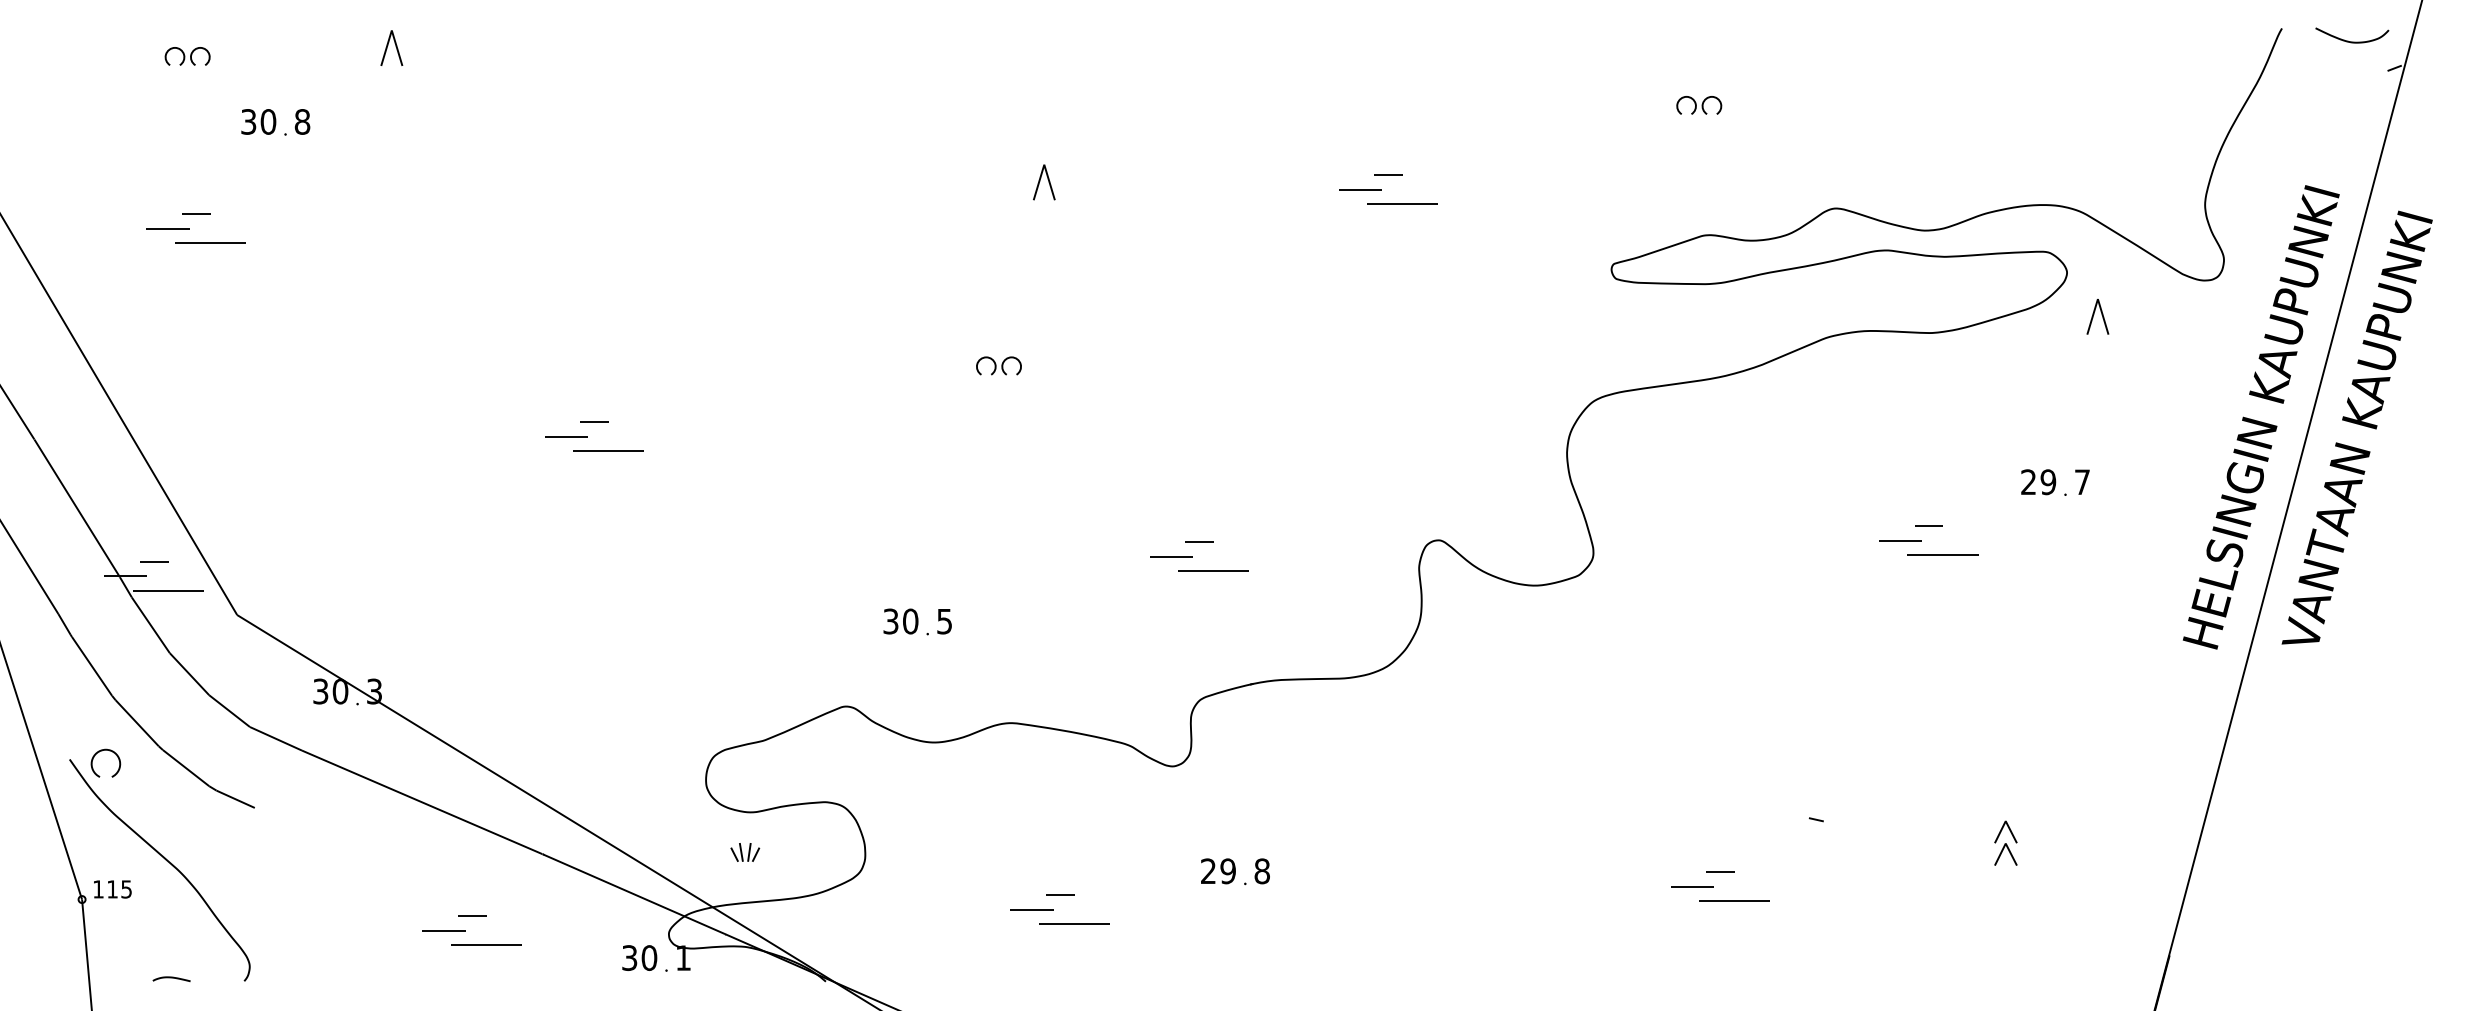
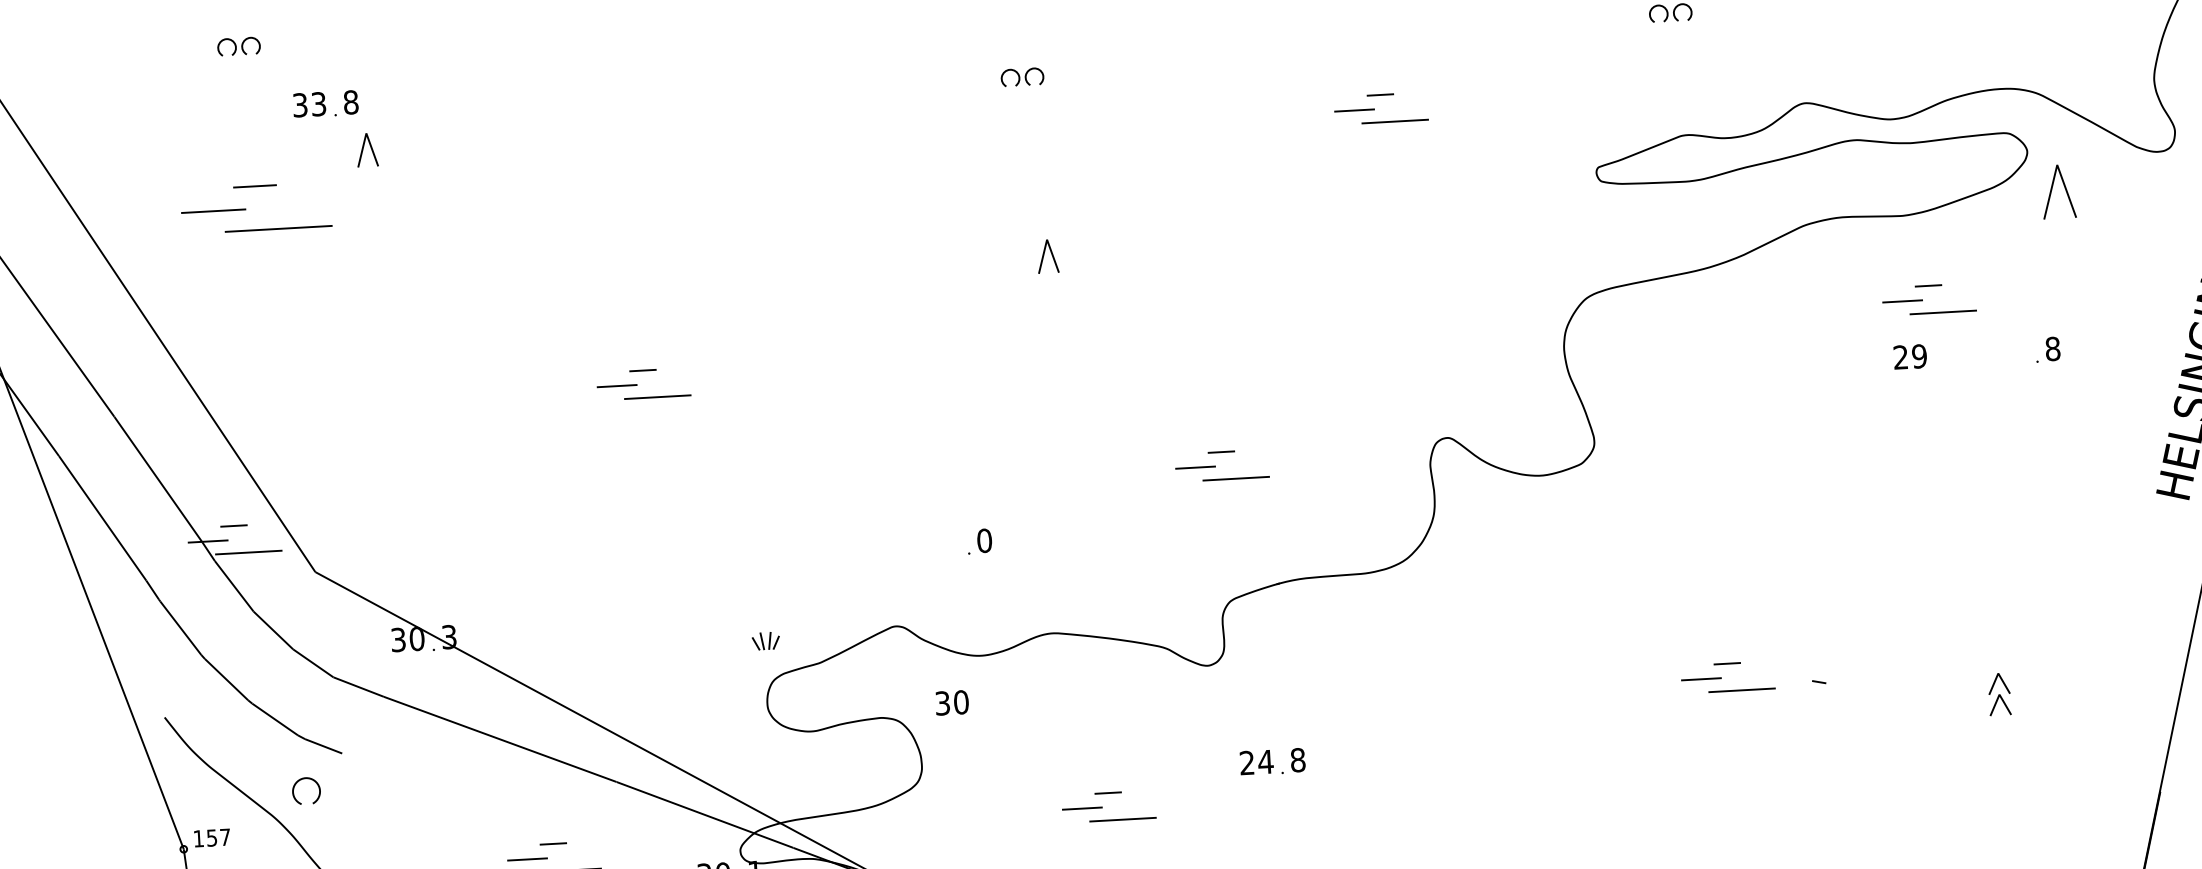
part: (391, 47) -> (366, 149), moved
text: (268, 121) -> (318, 103), 30 -> 33
part: (1044, 182) -> (1048, 256), moved
part: (195, 228) -> (255, 208), size x1.6
part: (2097, 316) -> (2058, 191), size x1.6
part: (998, 365) -> (1022, 76), moved
text: (2038, 482) -> (1910, 357), moved
text: (2082, 482) -> (2052, 349), 7 -> 8
part: (1921, 540) -> (1922, 299), moved
text: (900, 621) -> (951, 702), moved
text: (944, 621) -> (984, 540), 5 -> 0
part: (102, 751) -> (302, 779), moved
part: (745, 852) -> (766, 641), moved
text: (1228, 871) -> (1266, 762), 29 -> 24
part: (1713, 886) -> (1721, 677), moved
text: (119, 889) -> (218, 837), 115 -> 157

